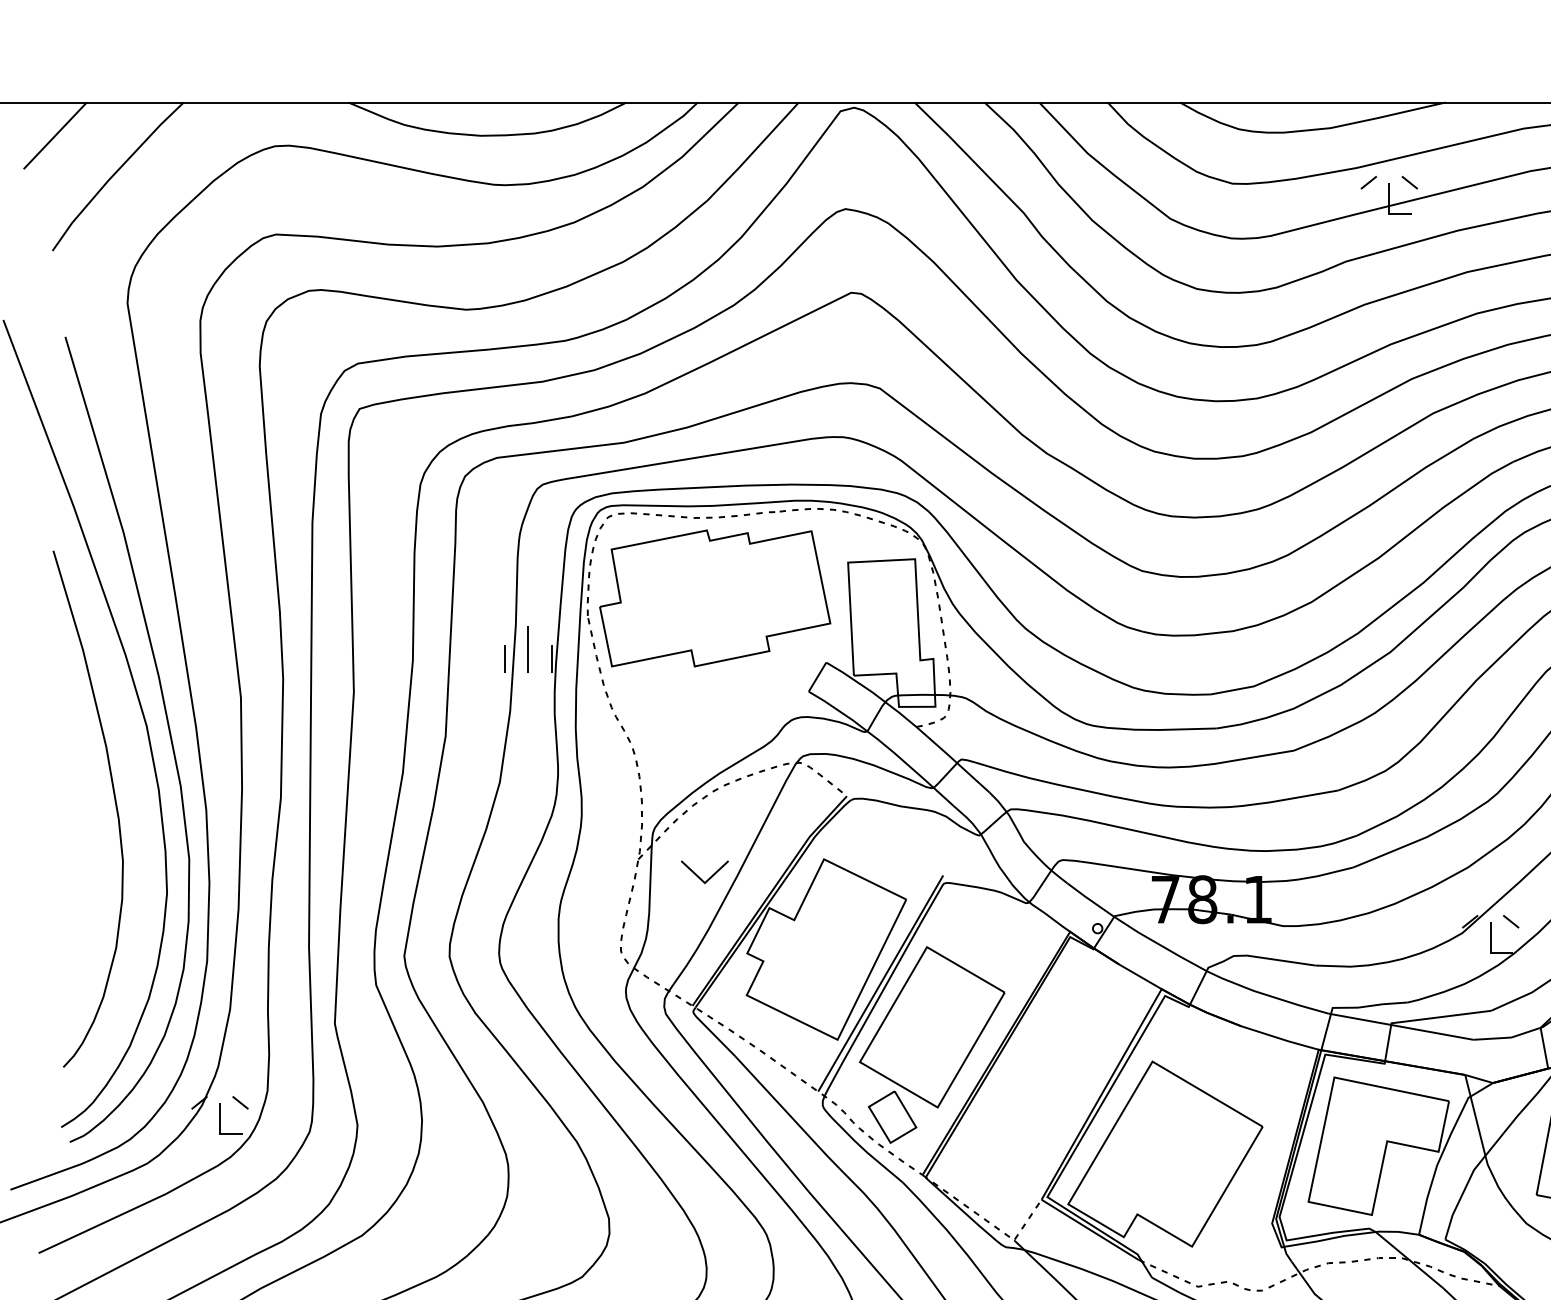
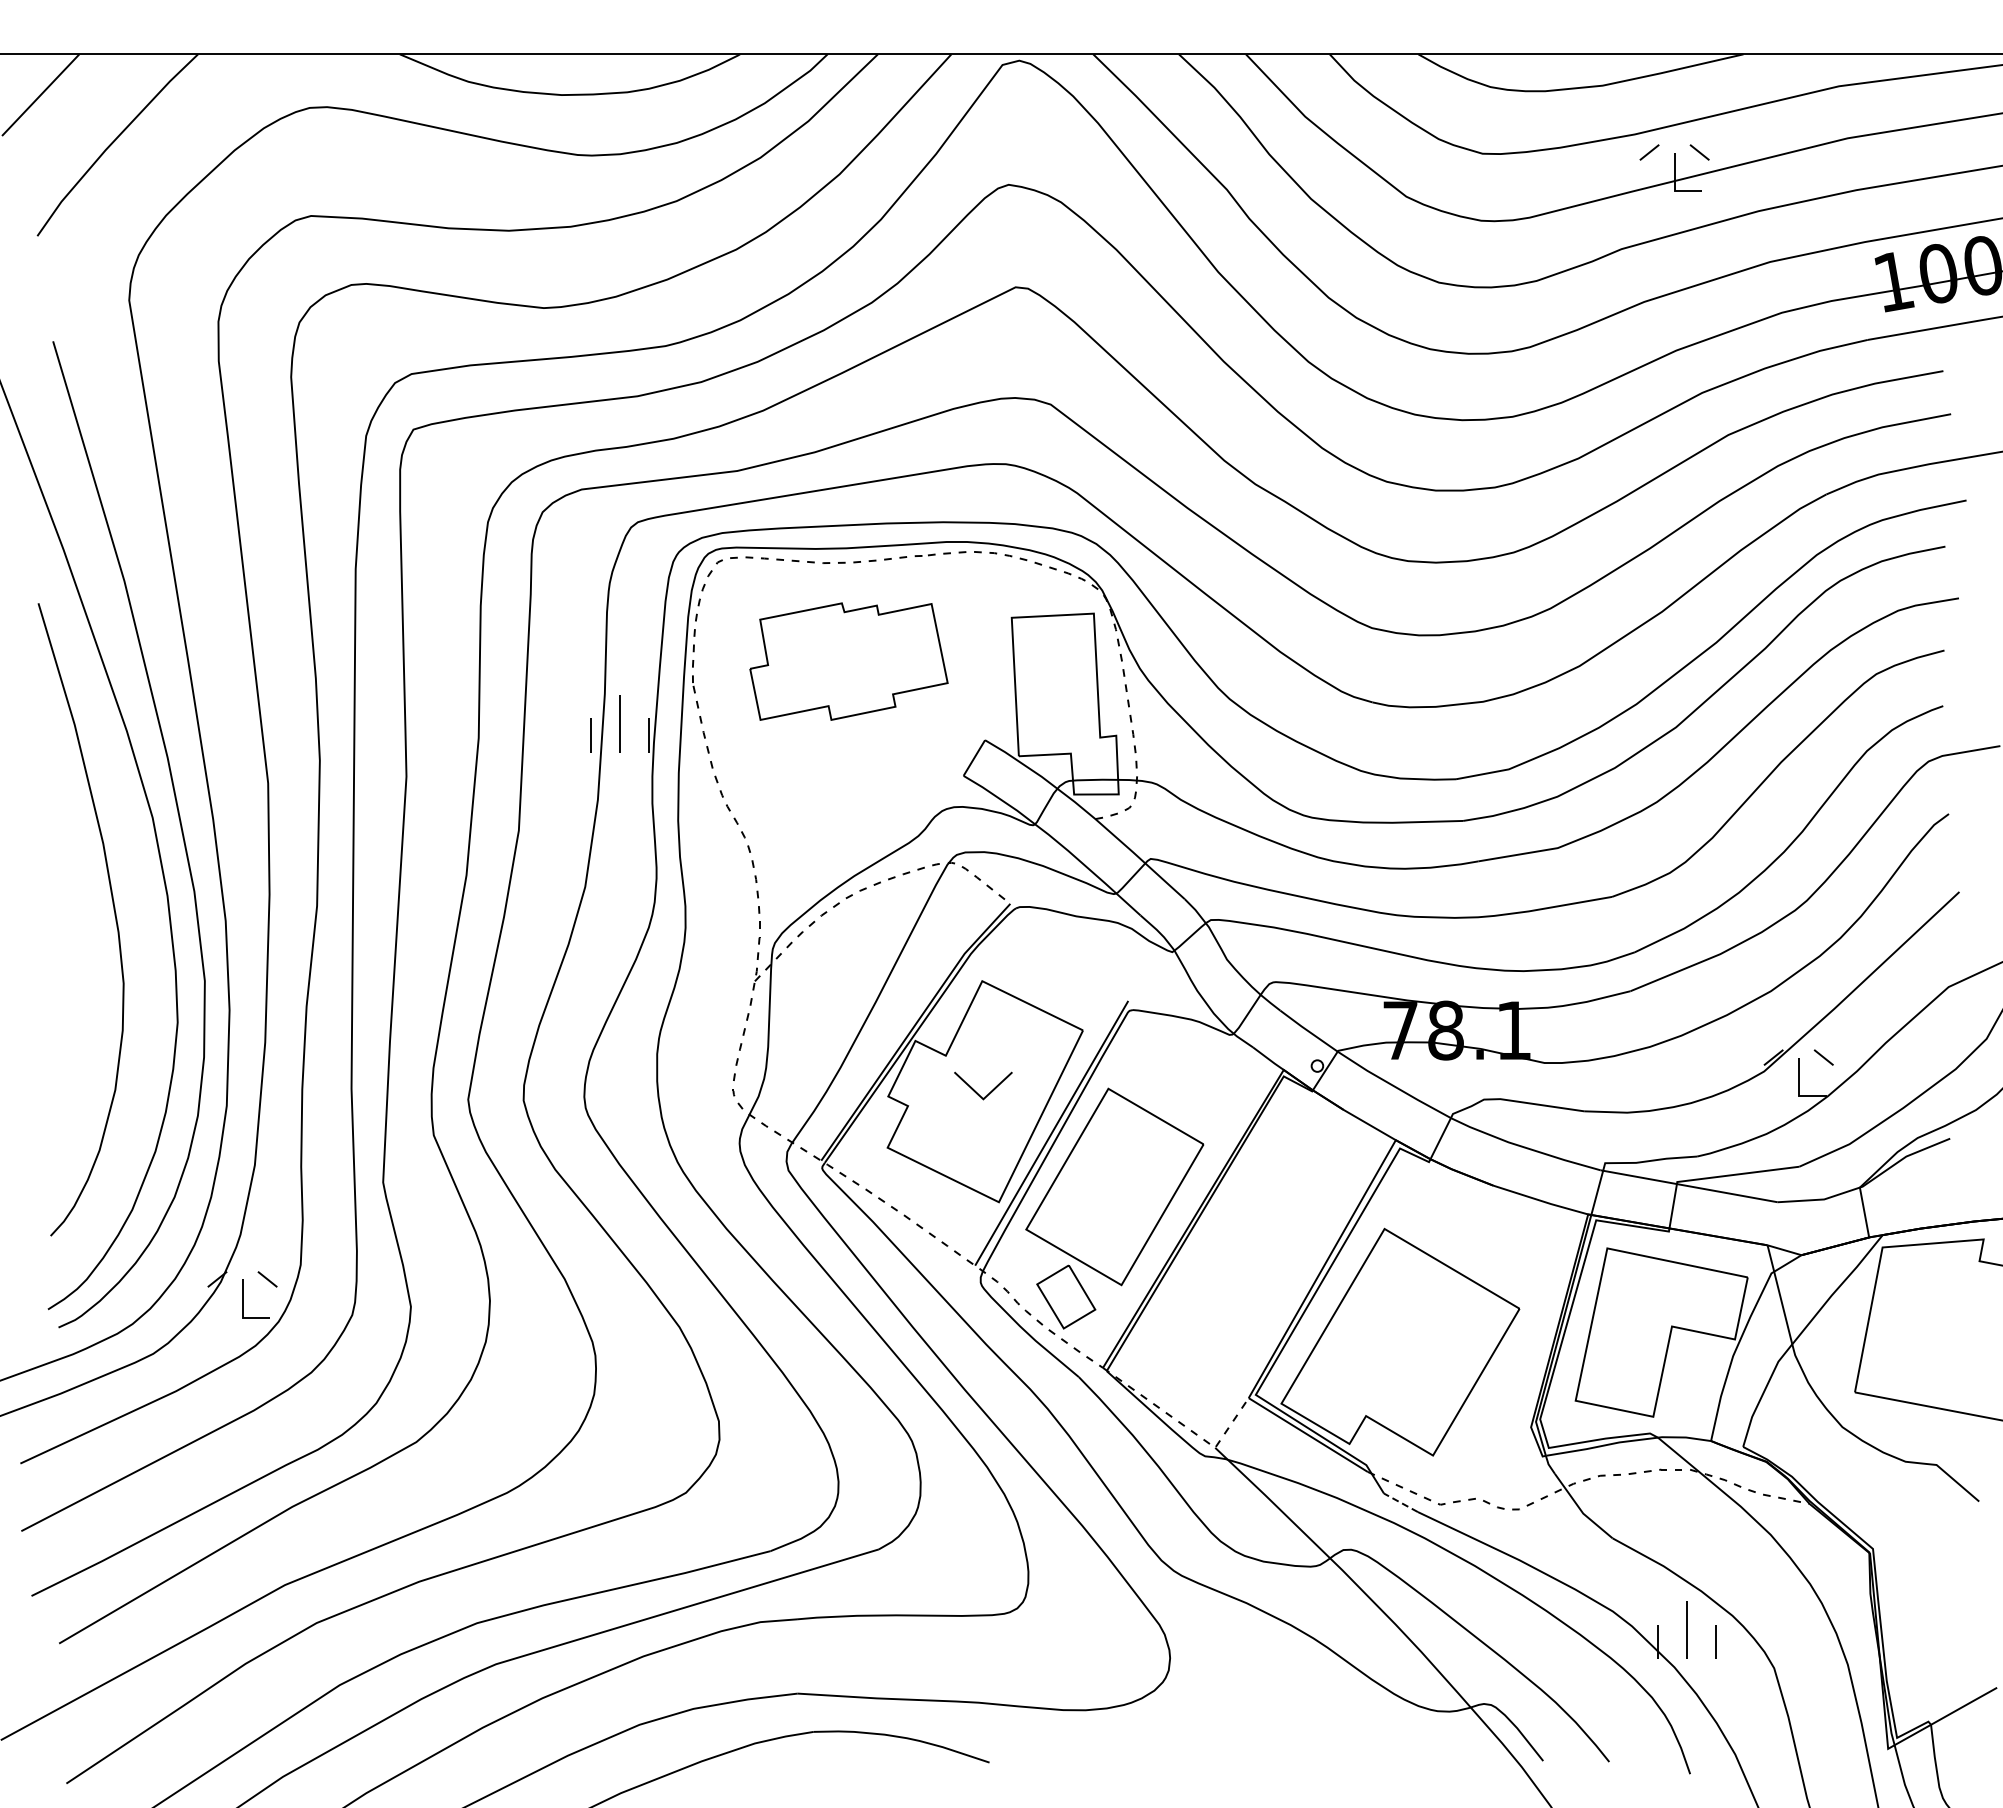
part: (714, 598) -> (848, 661), size x0.7
part: (699, 876) -> (976, 1091), moved
line: (1165, 1284) -> (1400, 1502), solid -> dashed

